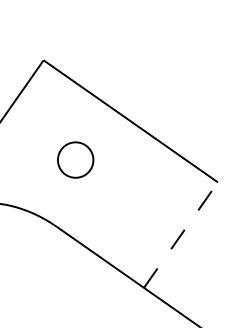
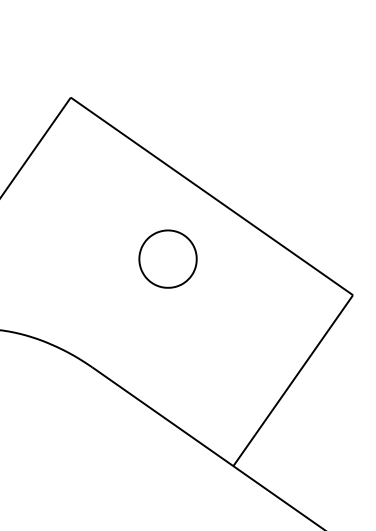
part: (75, 159) -> (167, 258), moved
line: (181, 234) -> (294, 379), dashed -> solid

